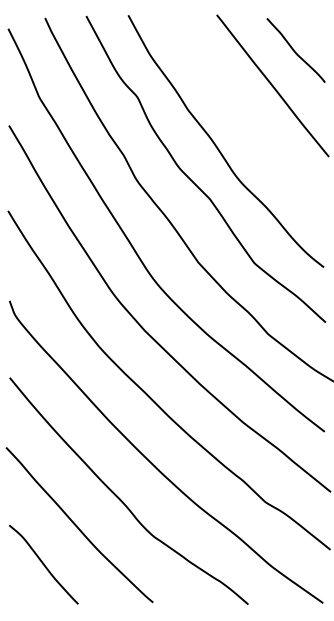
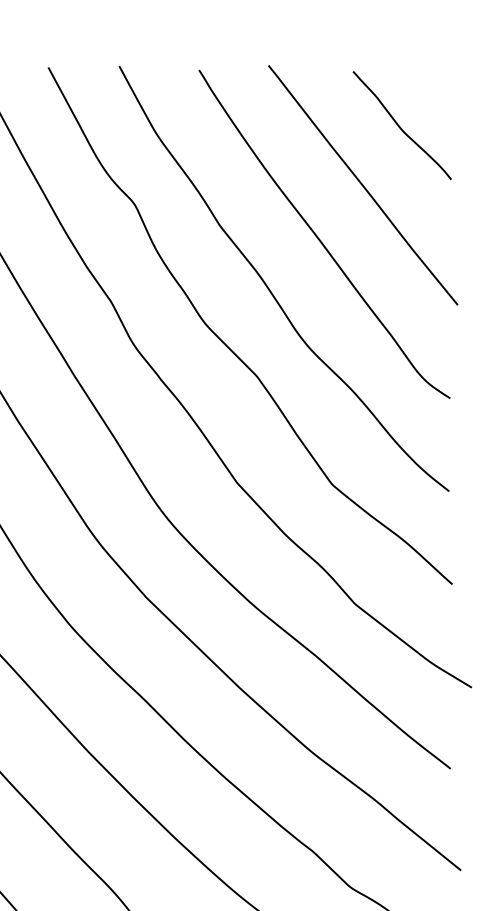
curve: (246, 115) -> (318, 235), added

